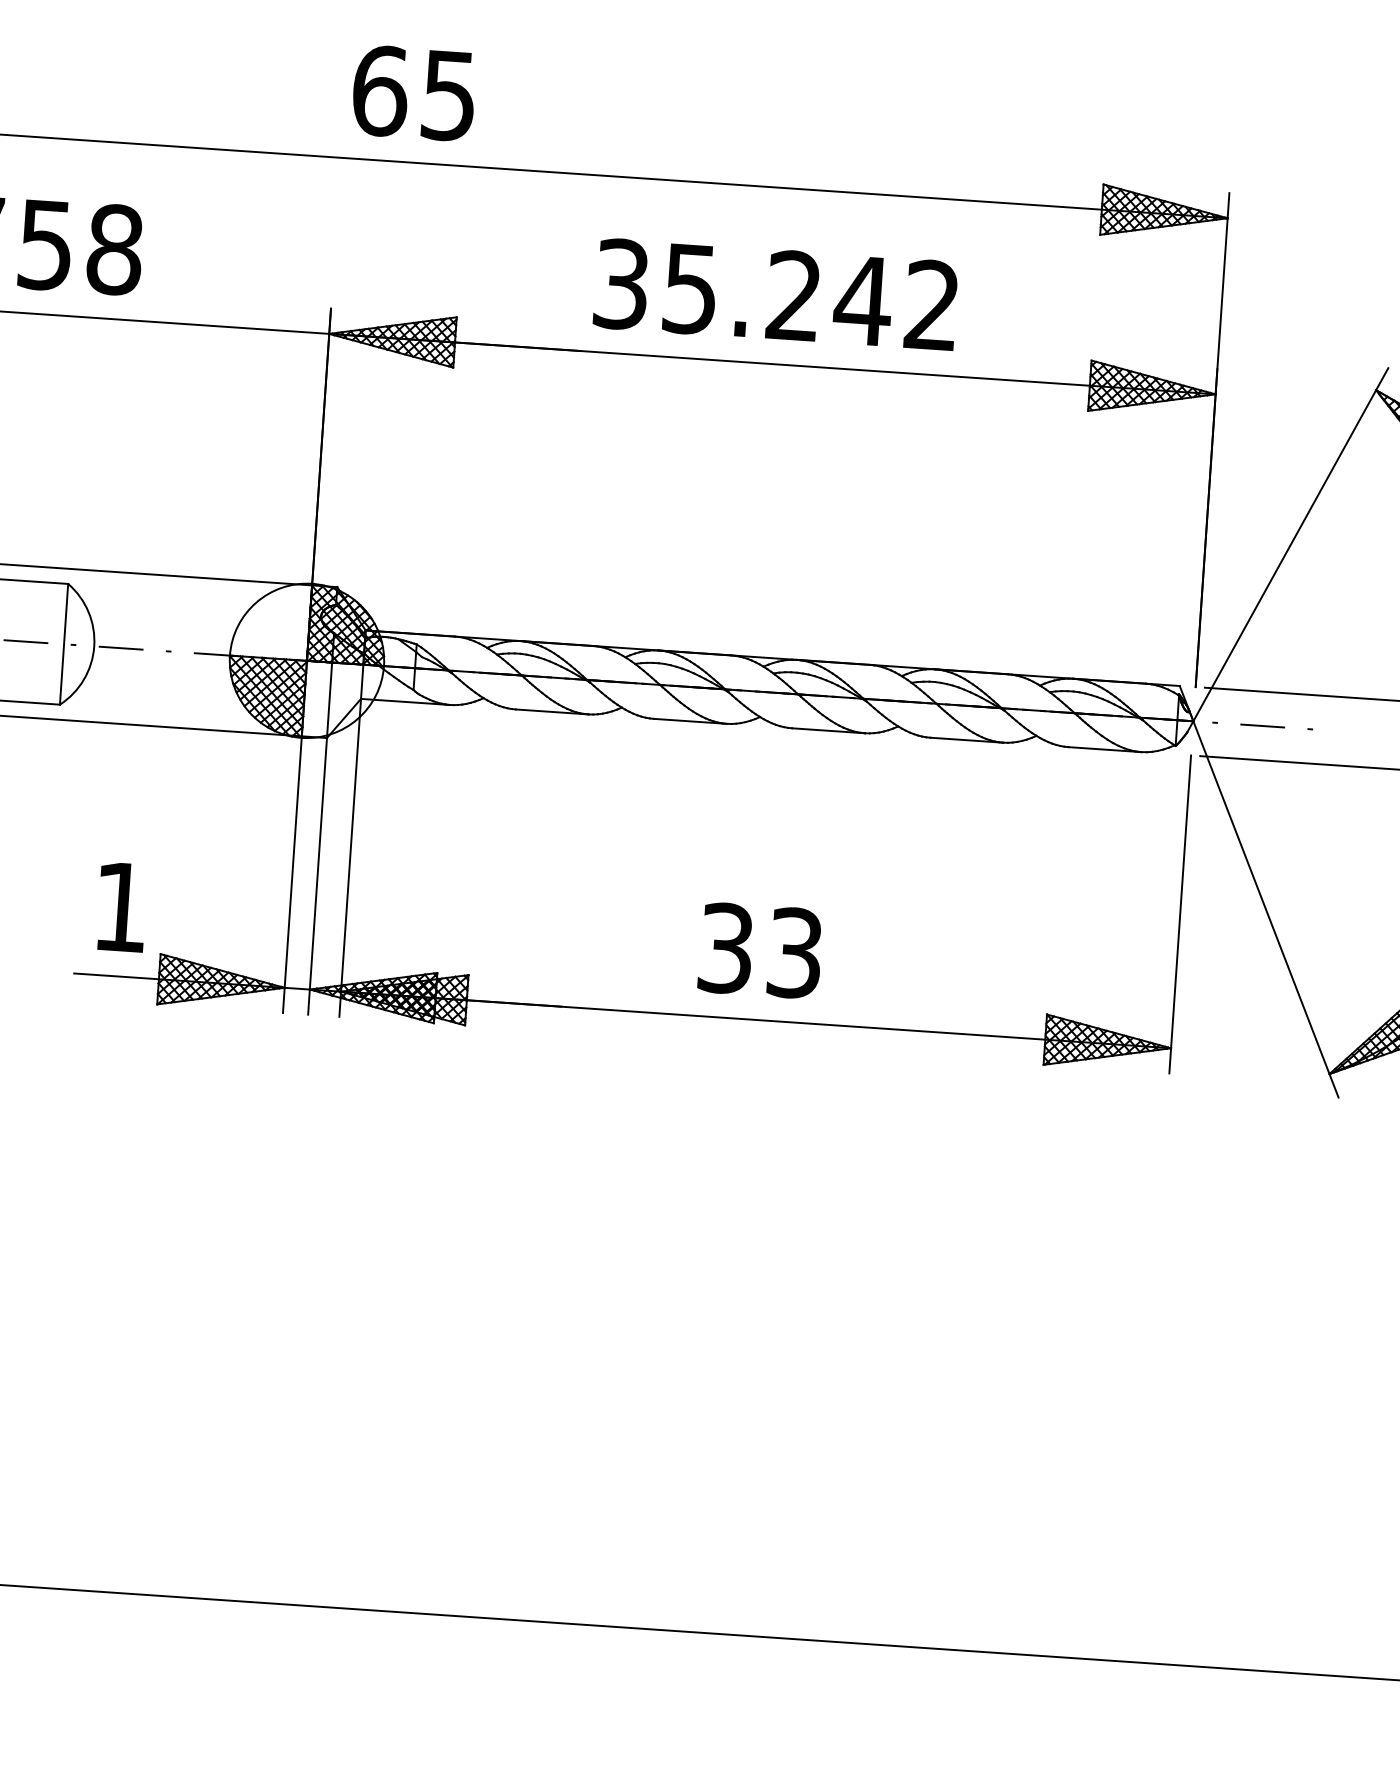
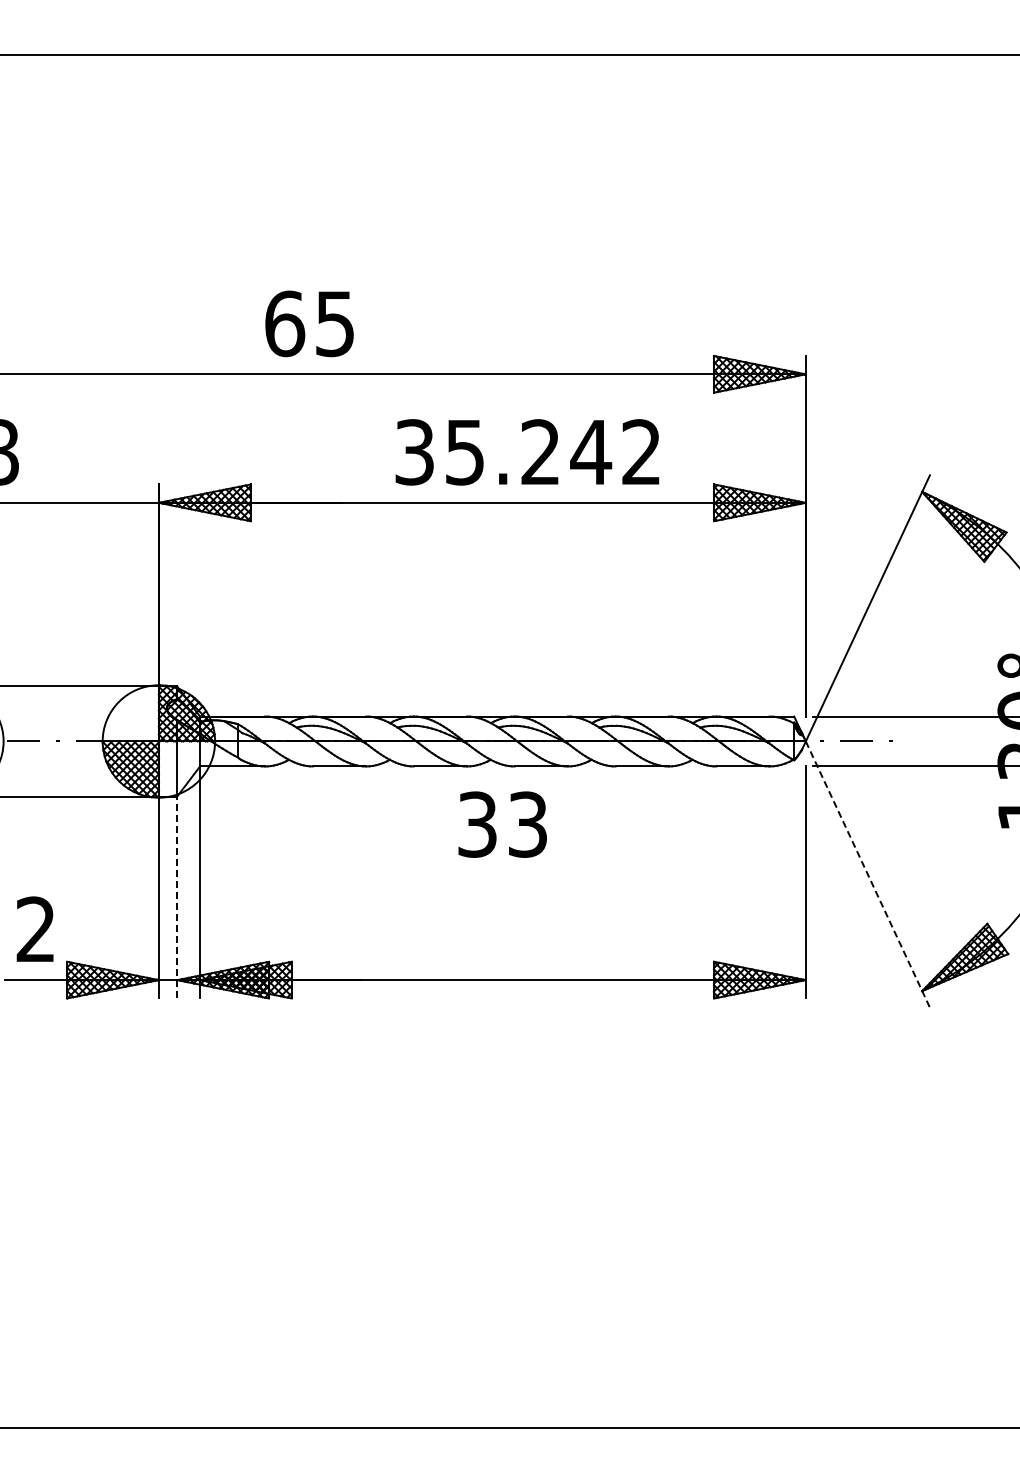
text: (413, 92) -> (309, 323), moved
text: (775, 295) -> (527, 452), moved
line: (317, 876) -> (177, 897), solid -> dashed
text: (120, 905) -> (35, 928), 1 -> 2
line: (1265, 909) -> (867, 874), solid -> dashed
text: (760, 950) -> (502, 824), moved

